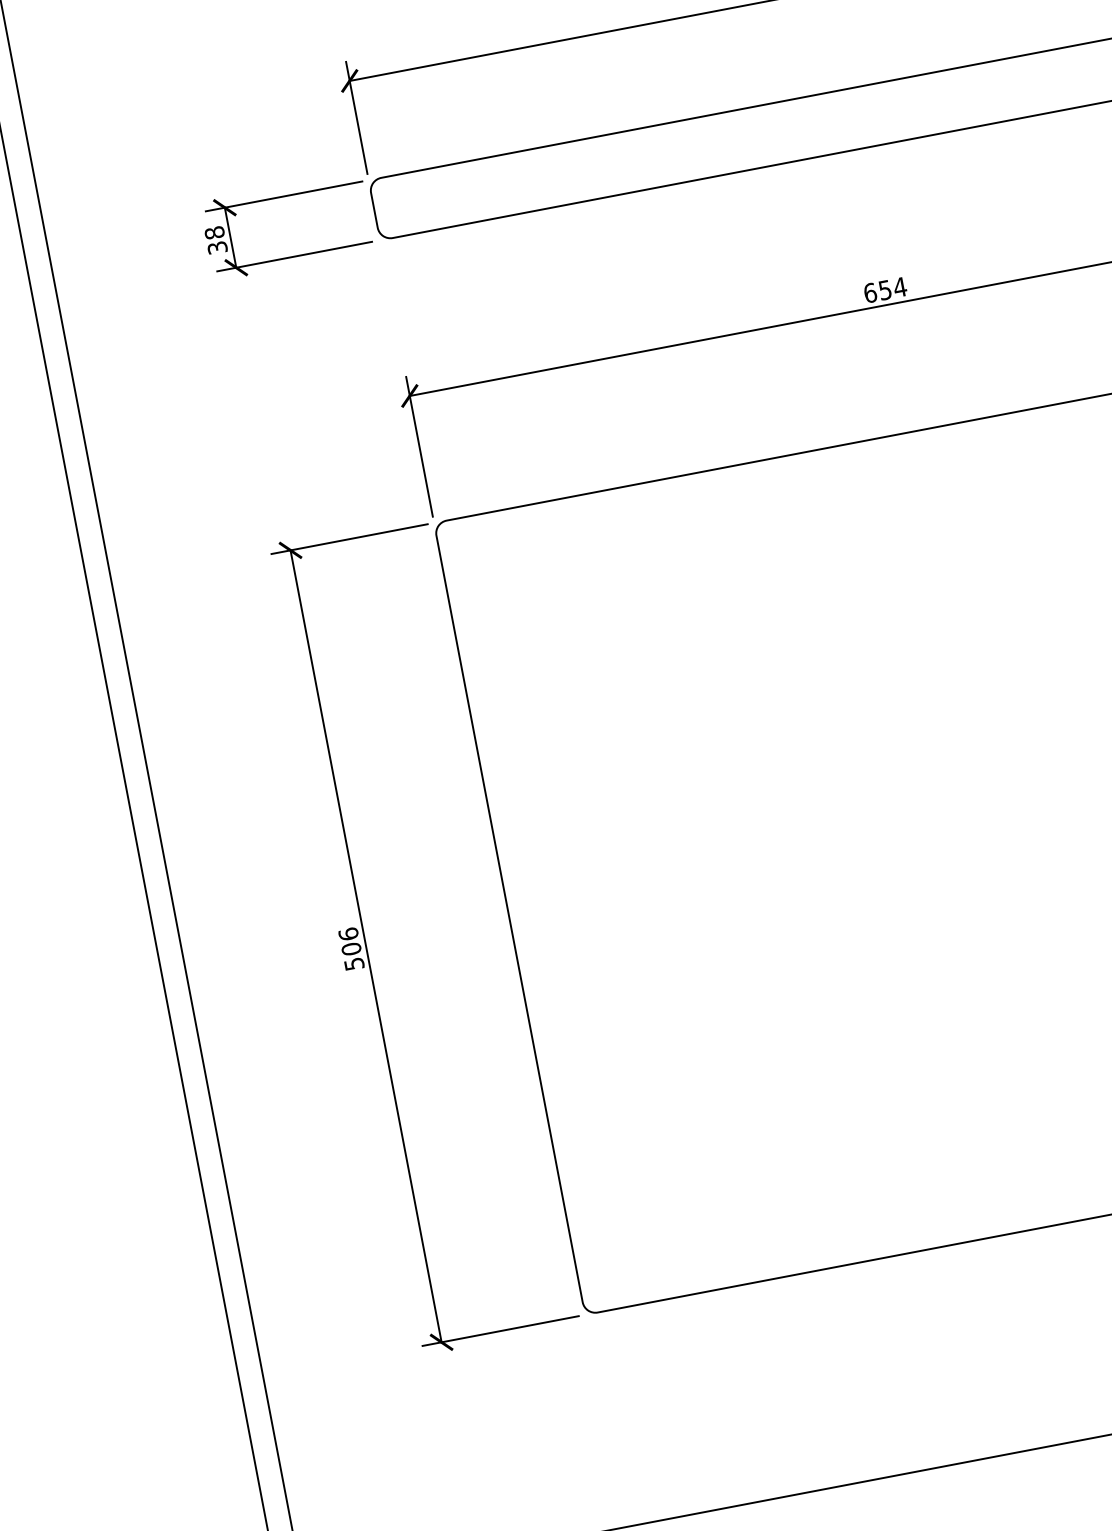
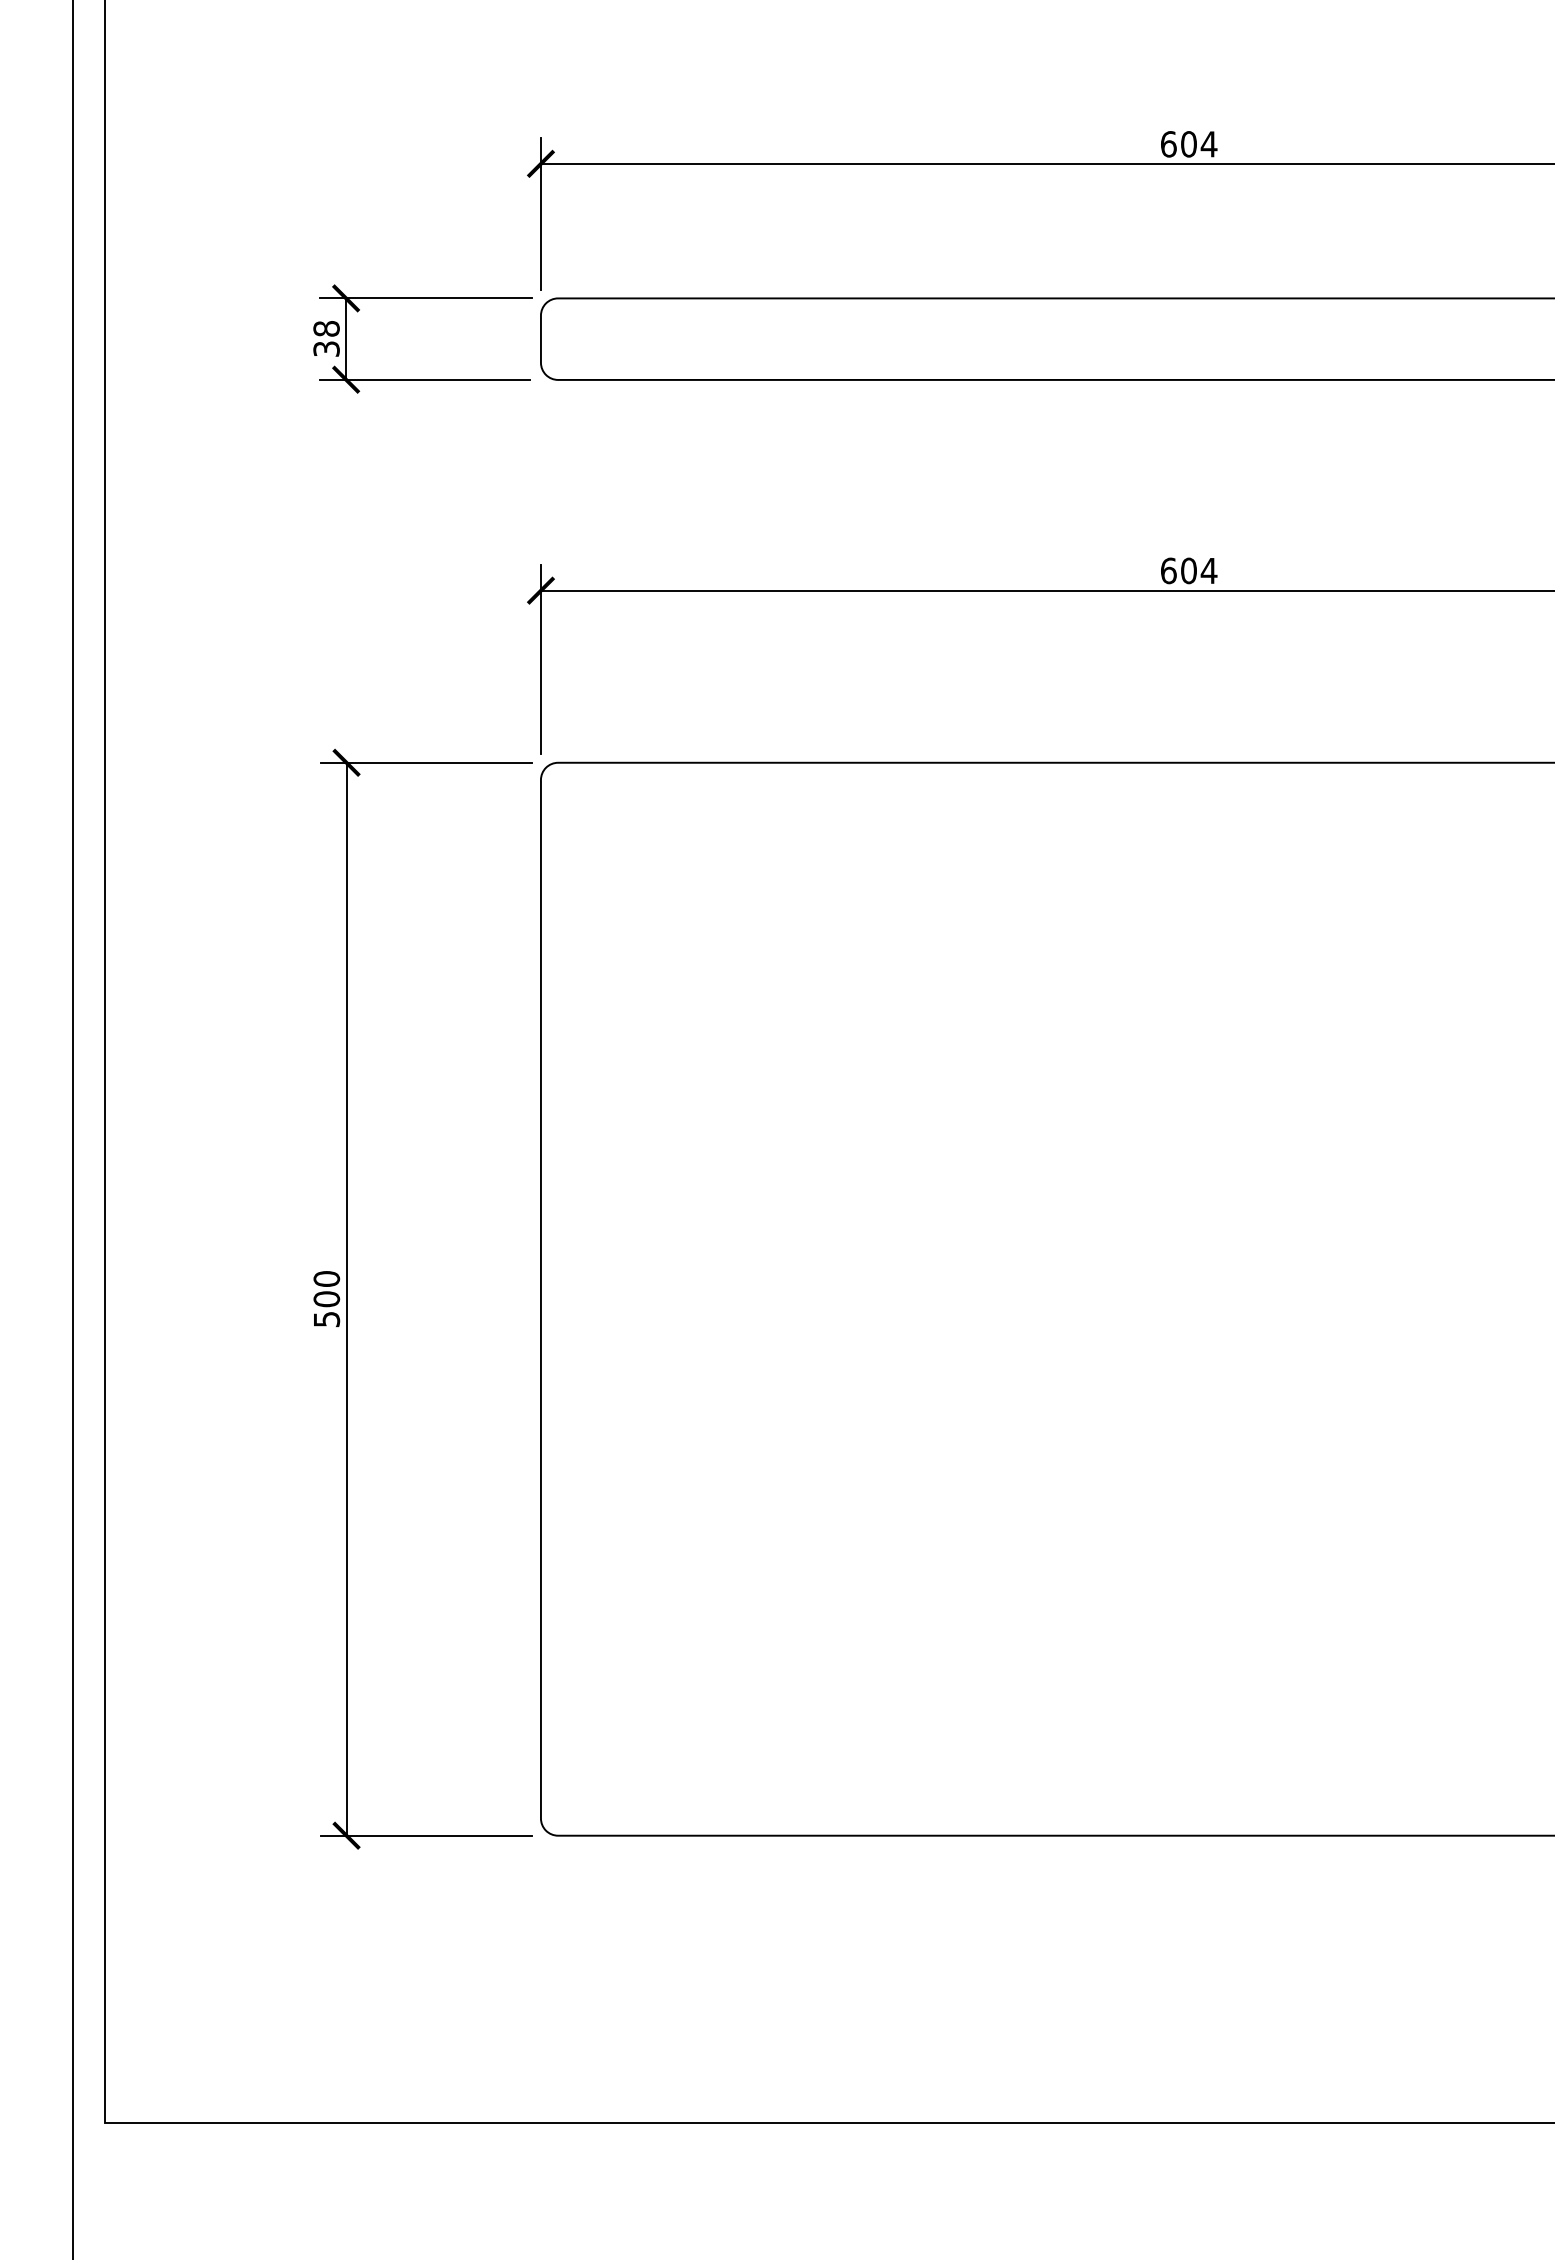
text: (884, 289) -> (1188, 570), 654 -> 604
text: (348, 933) -> (326, 1278), 506 -> 500

